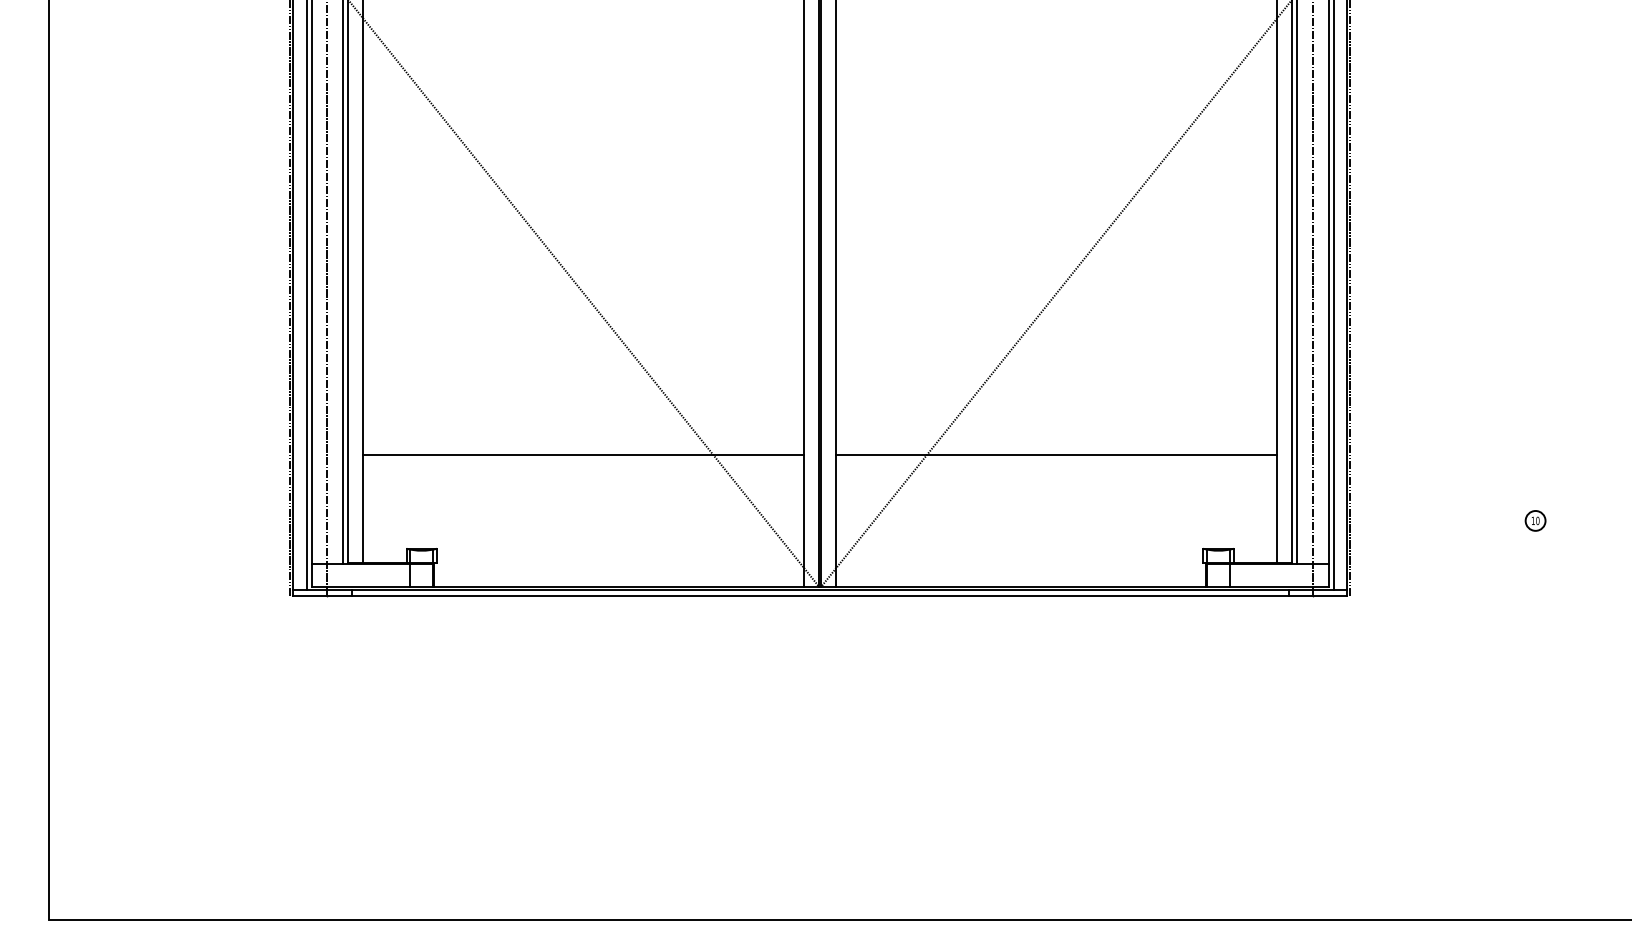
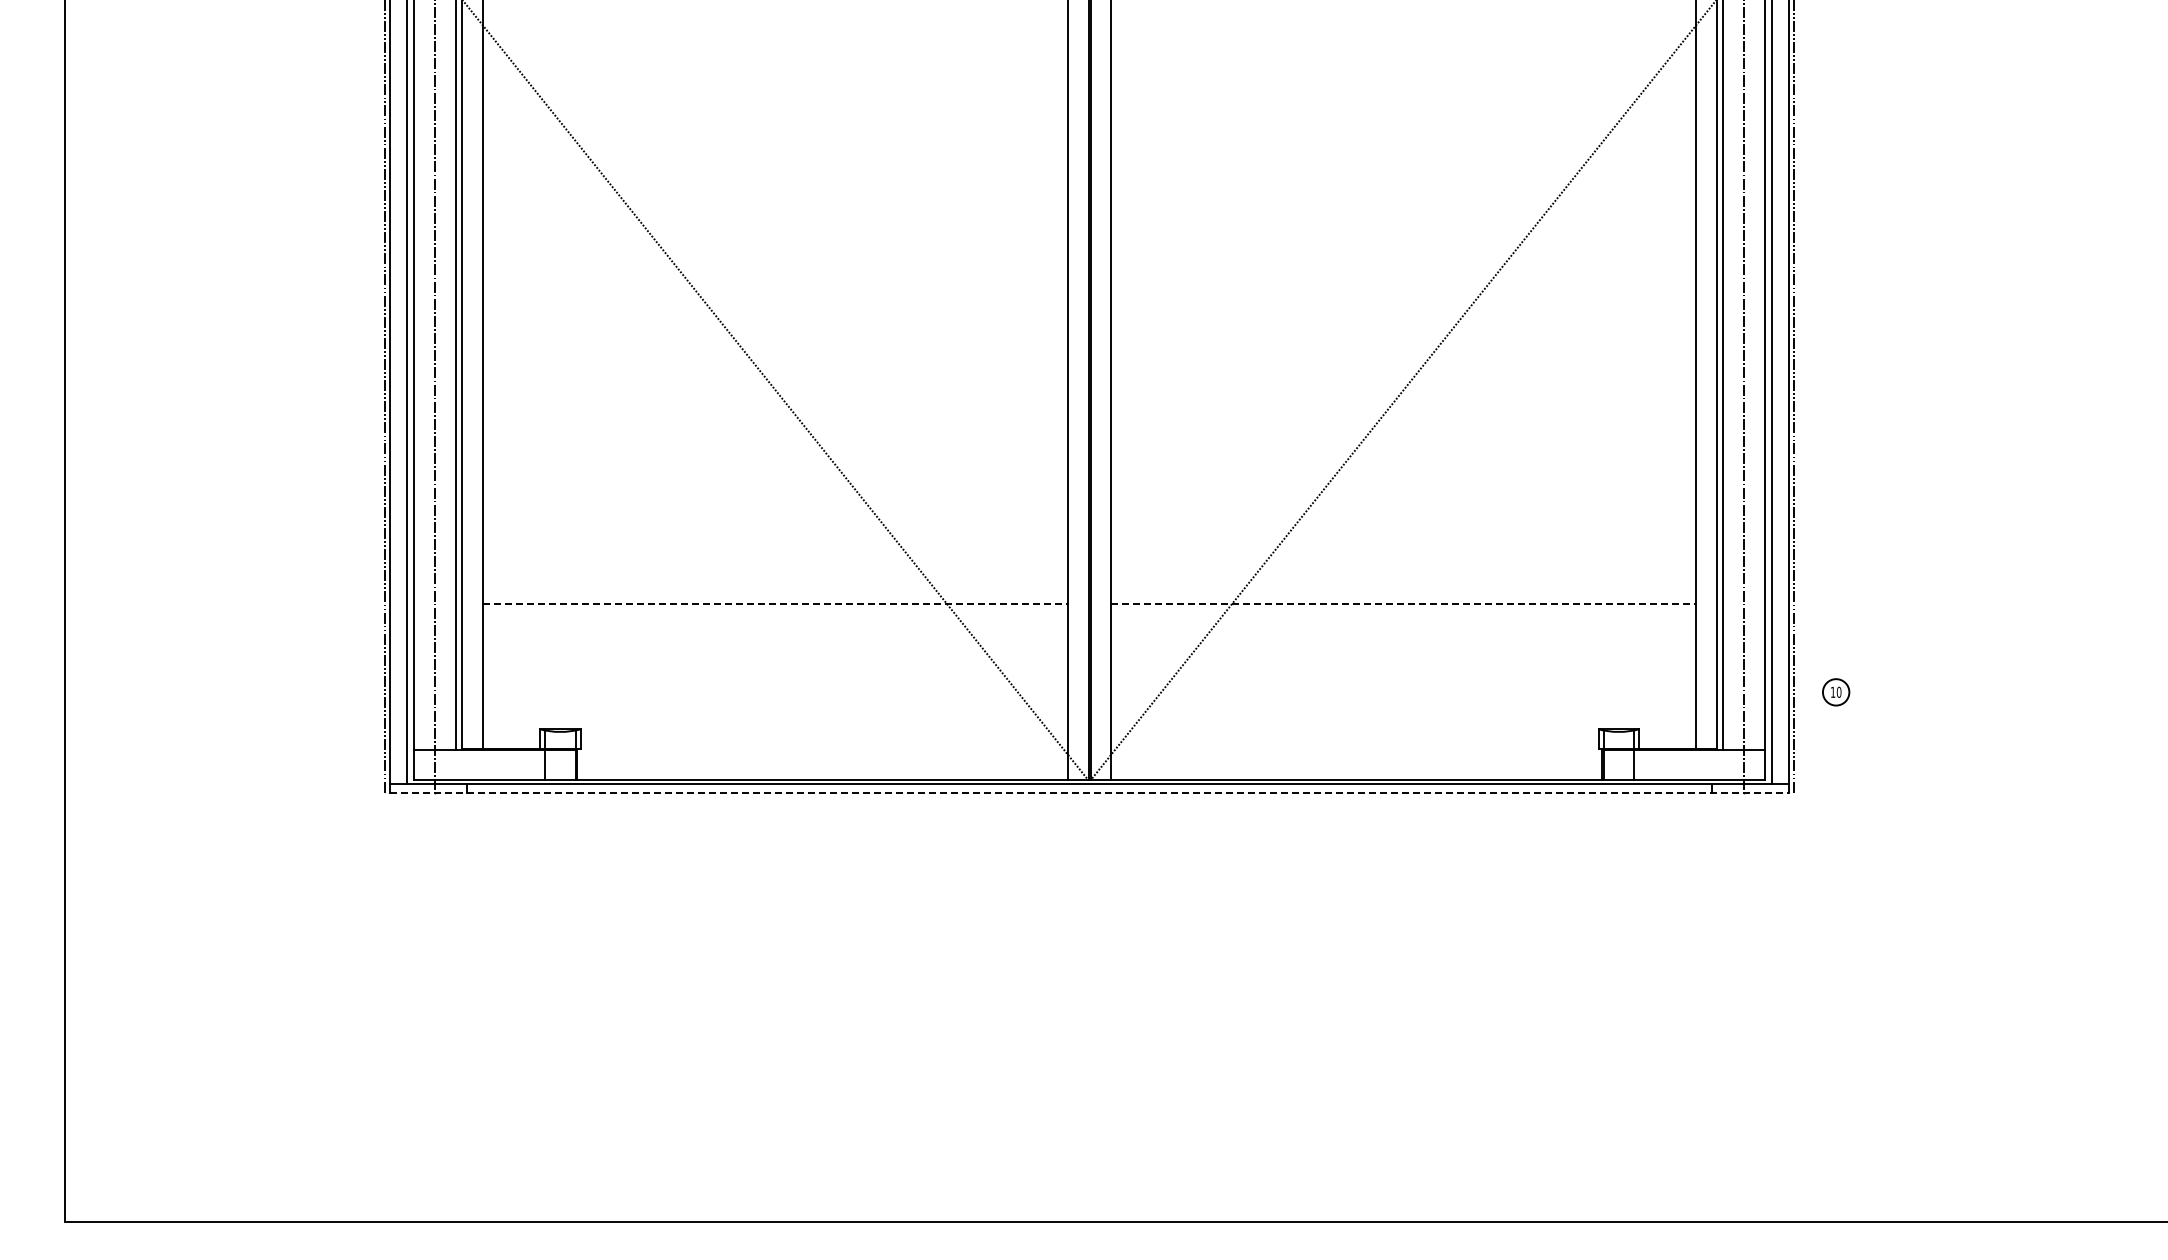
line: (583, 454) -> (775, 604), solid -> dashed
line: (1056, 454) -> (1403, 604), solid -> dashed
part: (1535, 521) -> (1836, 692), moved
line: (820, 596) -> (1089, 792), solid -> dashed

